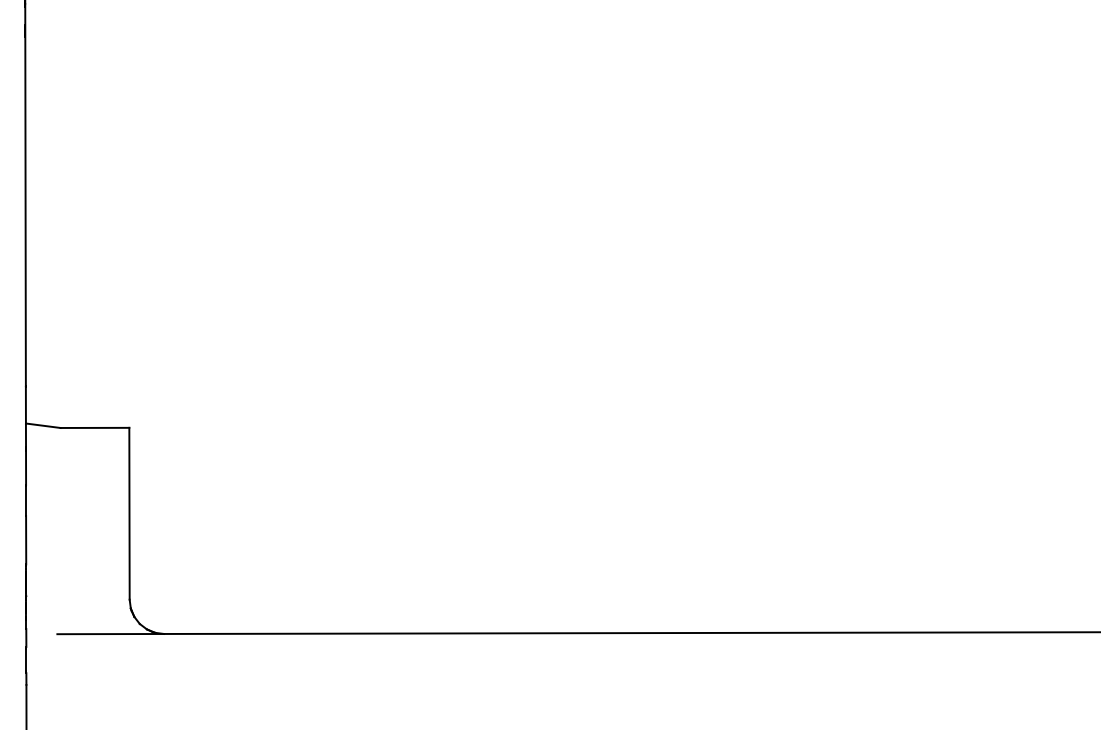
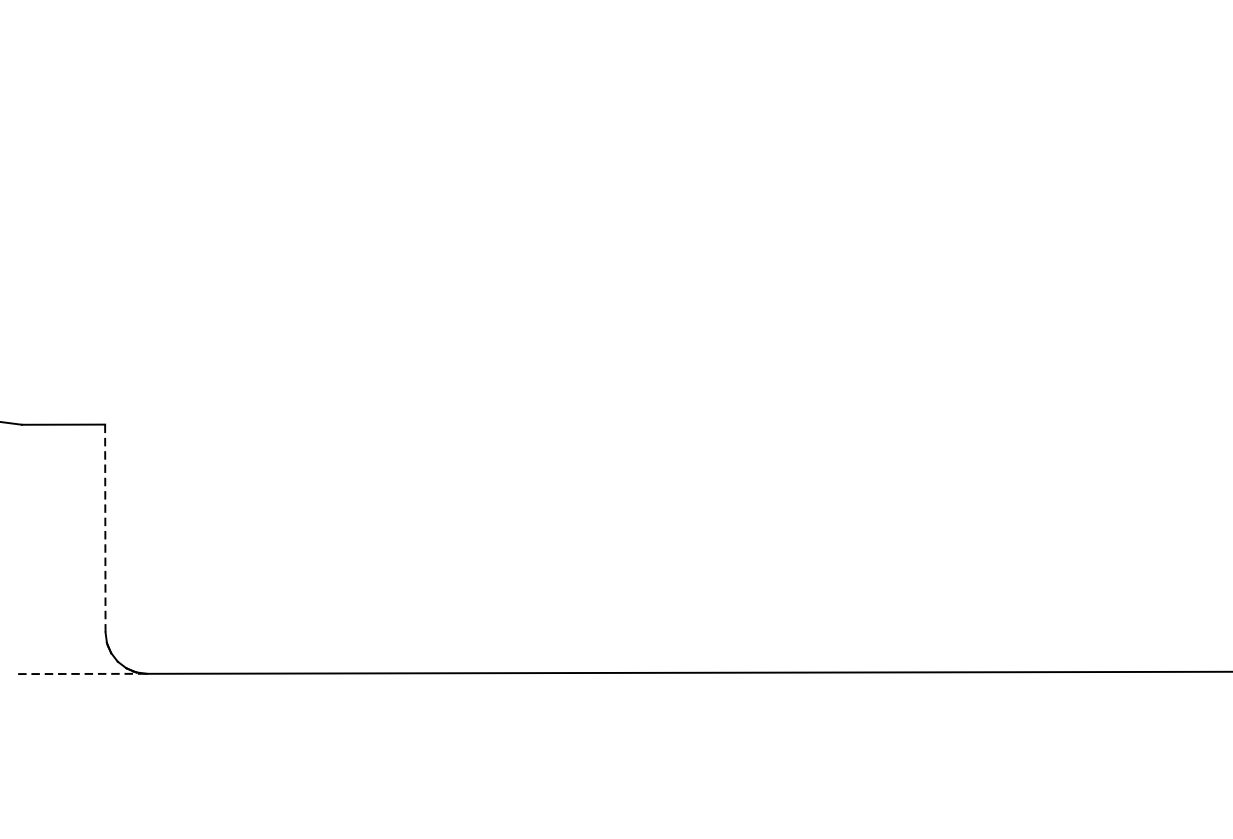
line: (129, 513) -> (105, 528), solid -> dashed
line: (111, 634) -> (83, 674), solid -> dashed

